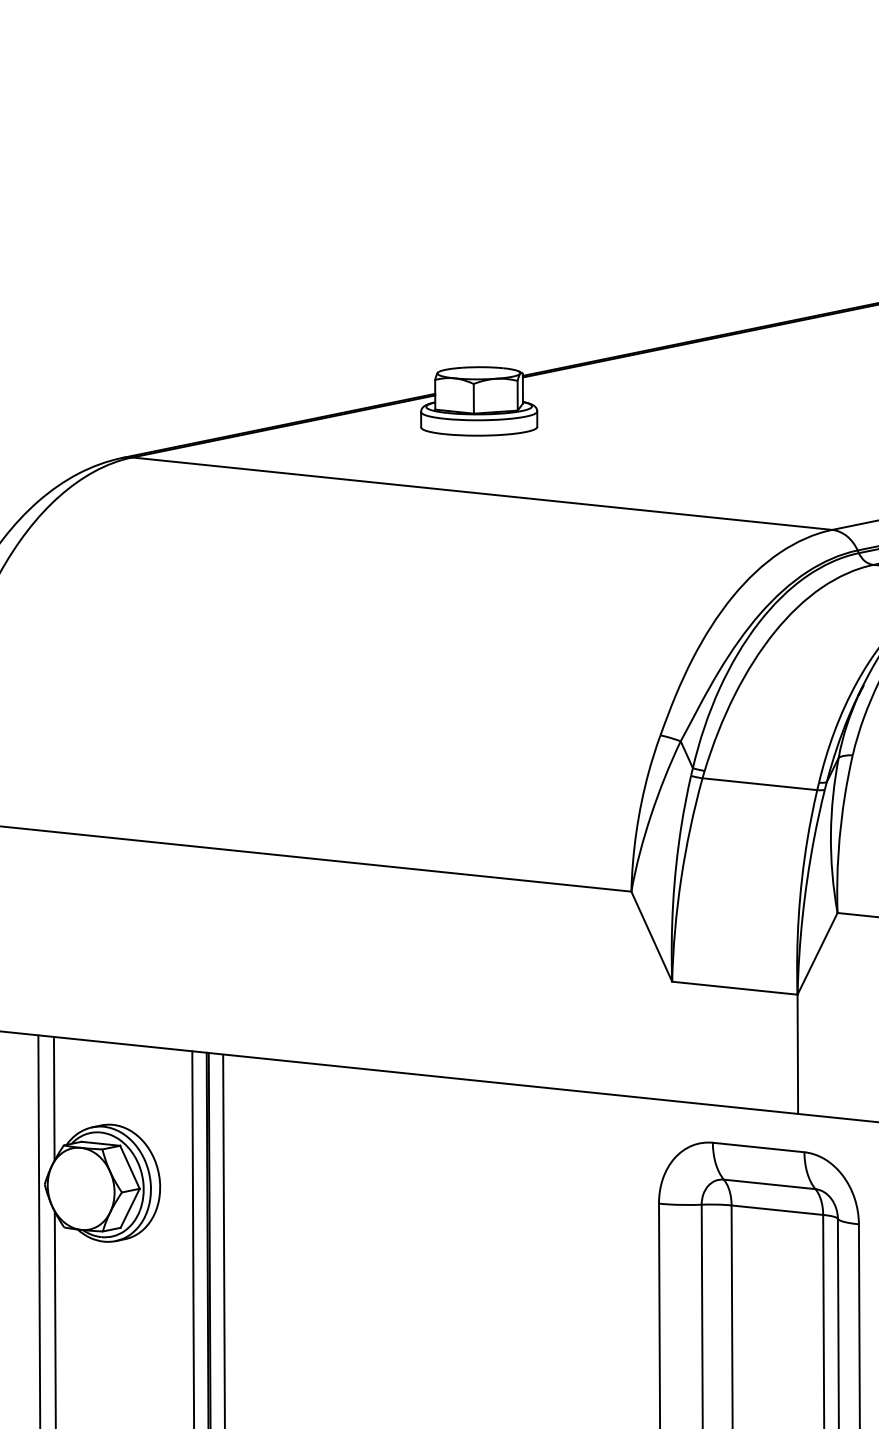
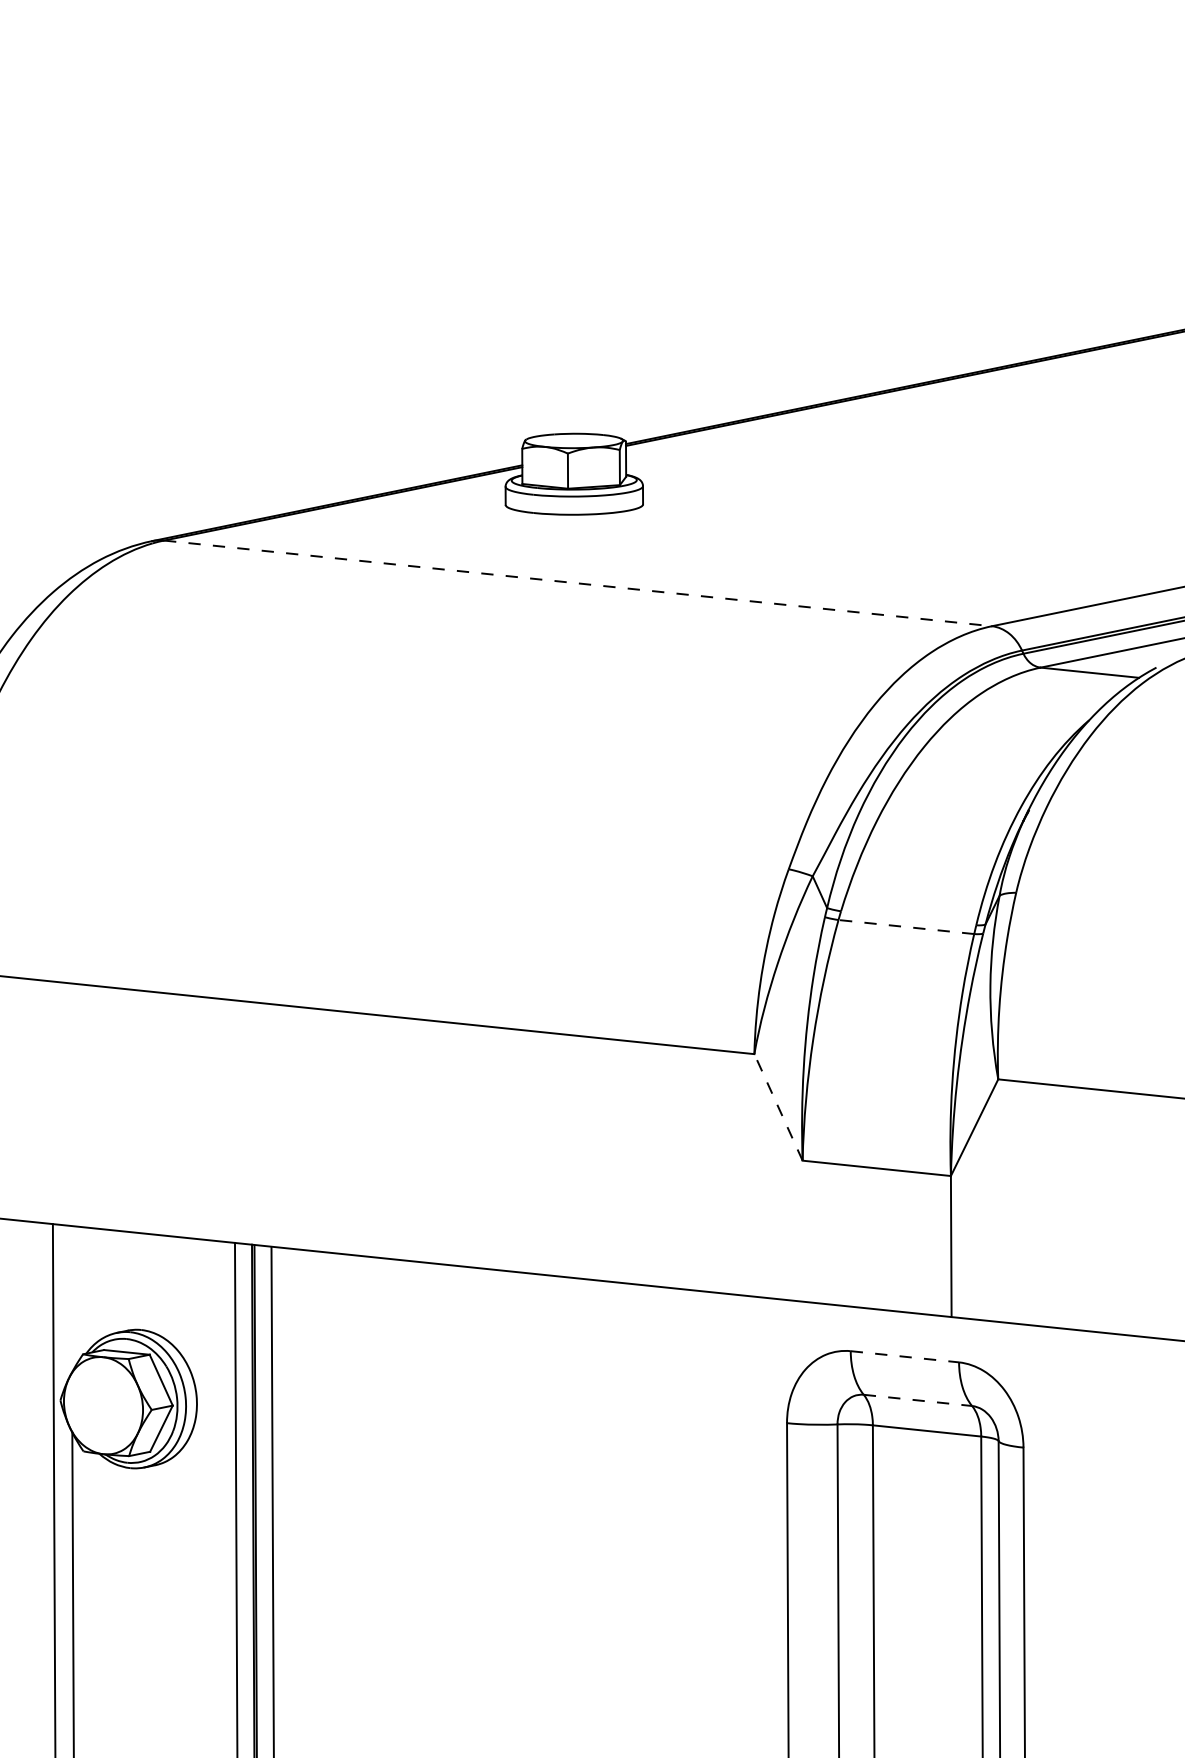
line: (482, 493) -> (578, 583), solid -> dashed
line: (759, 783) -> (905, 926), solid -> dashed
line: (651, 935) -> (778, 1106), solid -> dashed
line: (54, 1099) -> (71, 1299), removed
line: (759, 1147) -> (905, 1356), solid -> dashed
line: (770, 1184) -> (918, 1400), solid -> dashed

